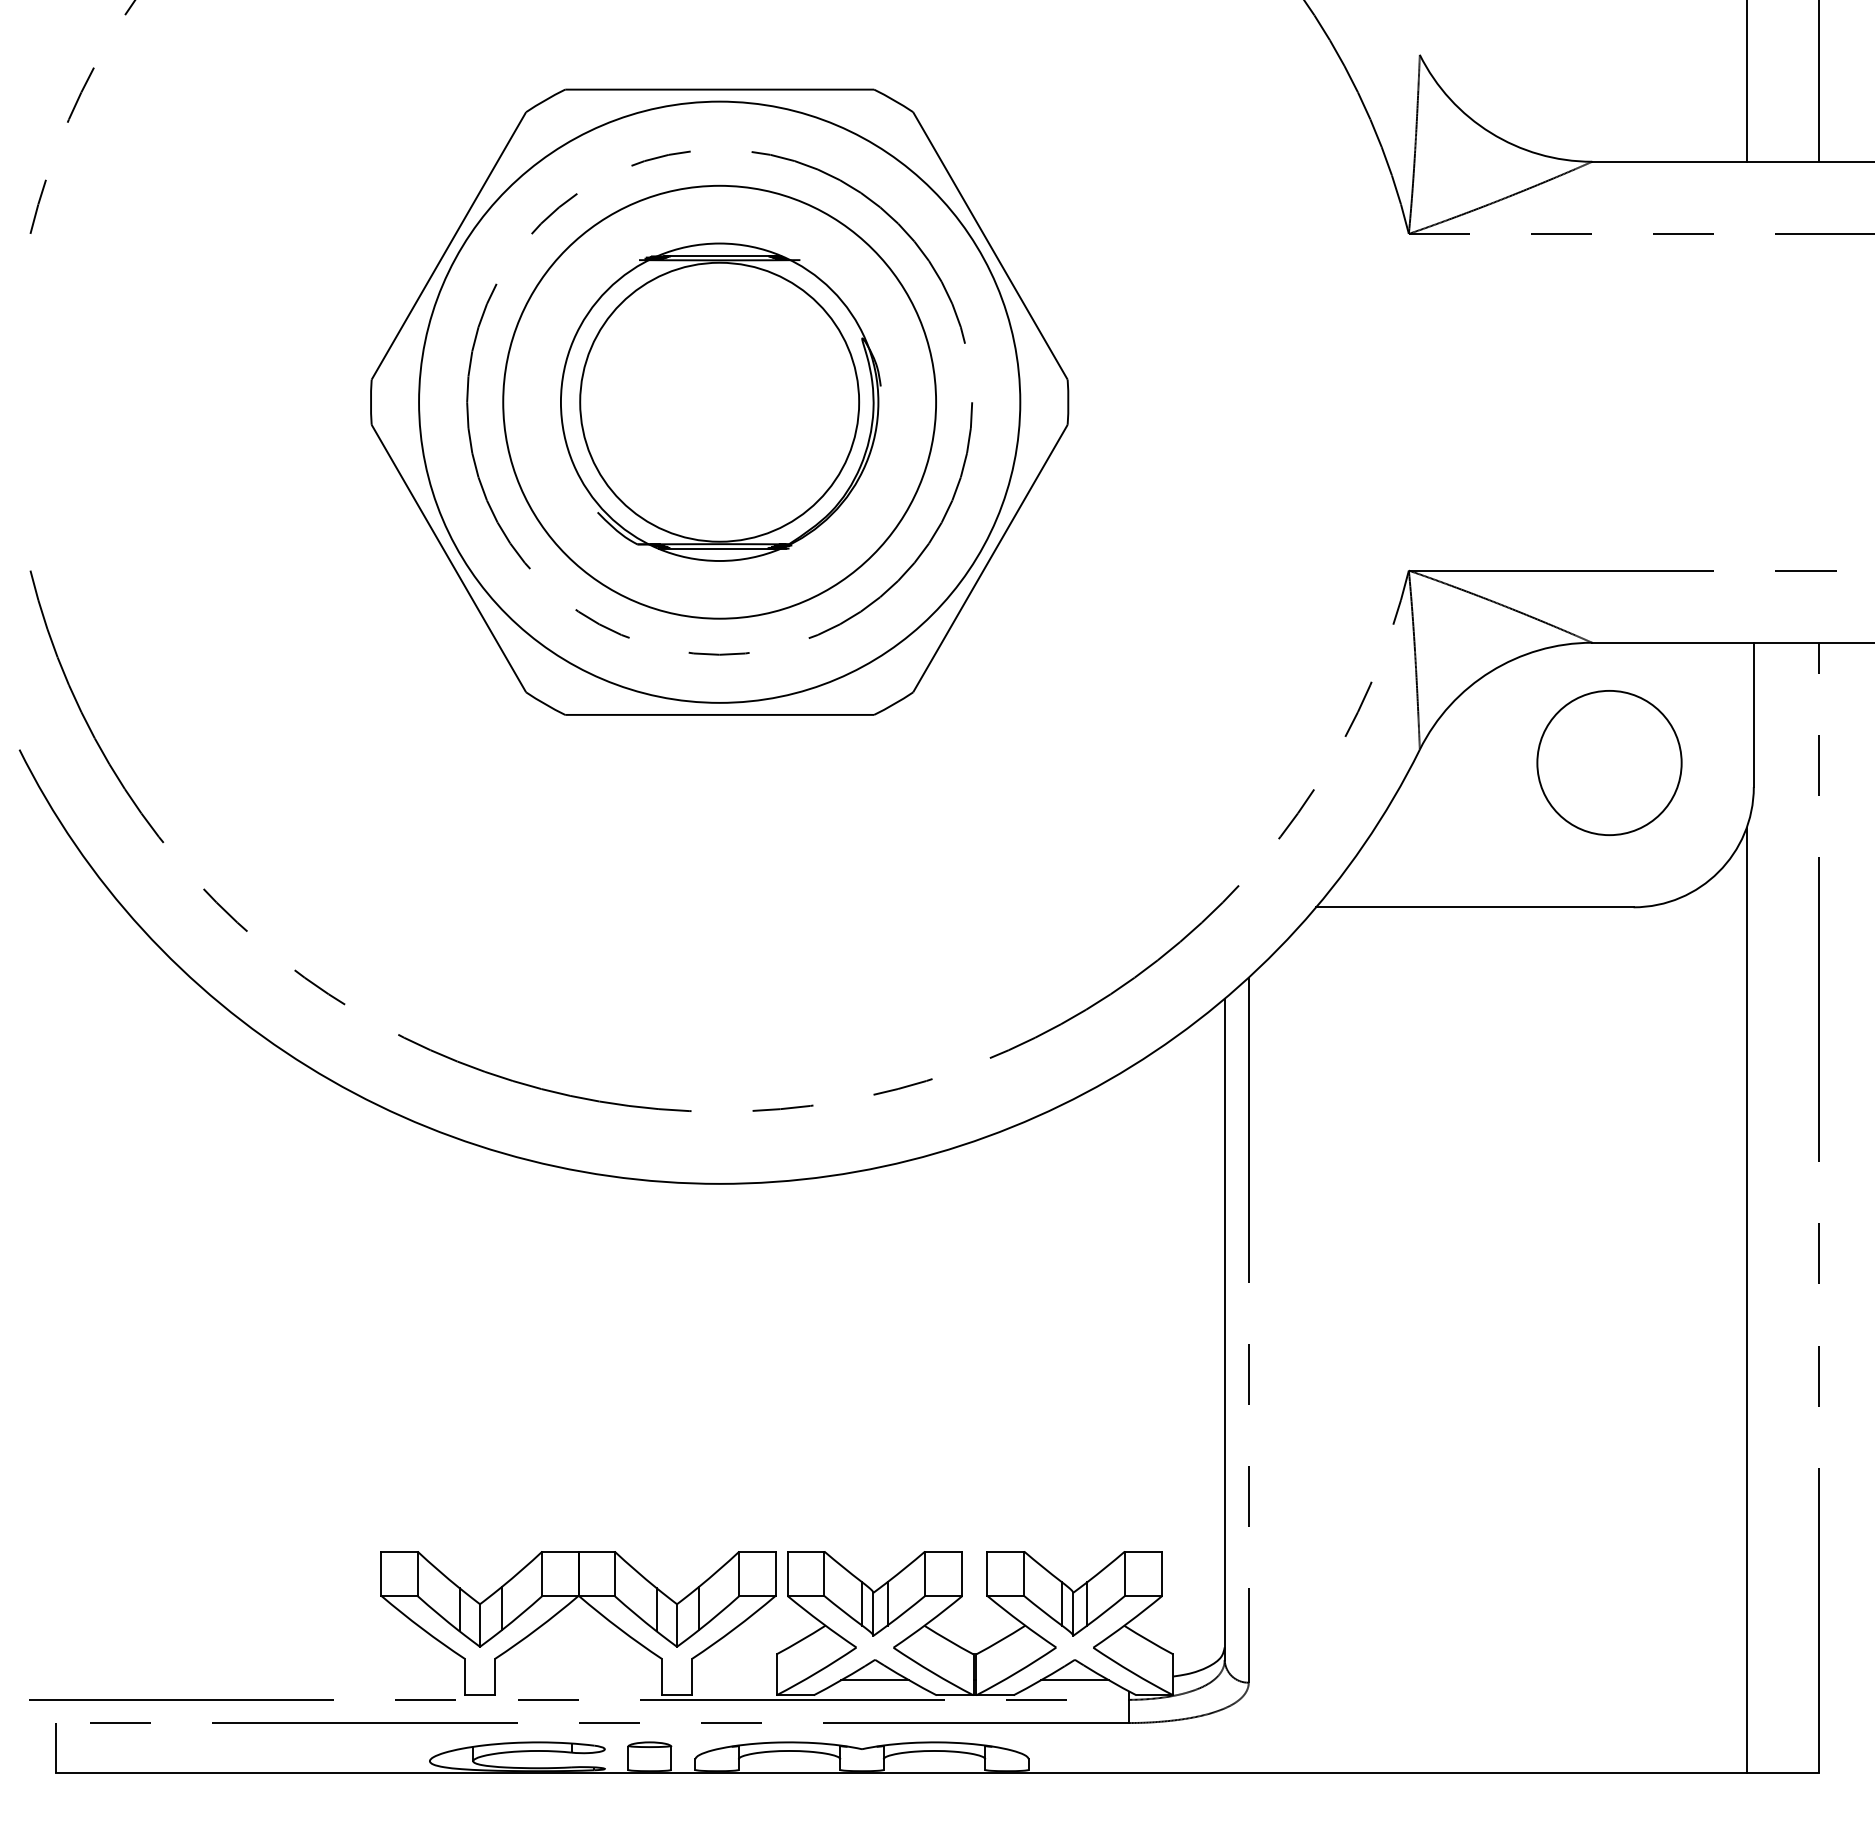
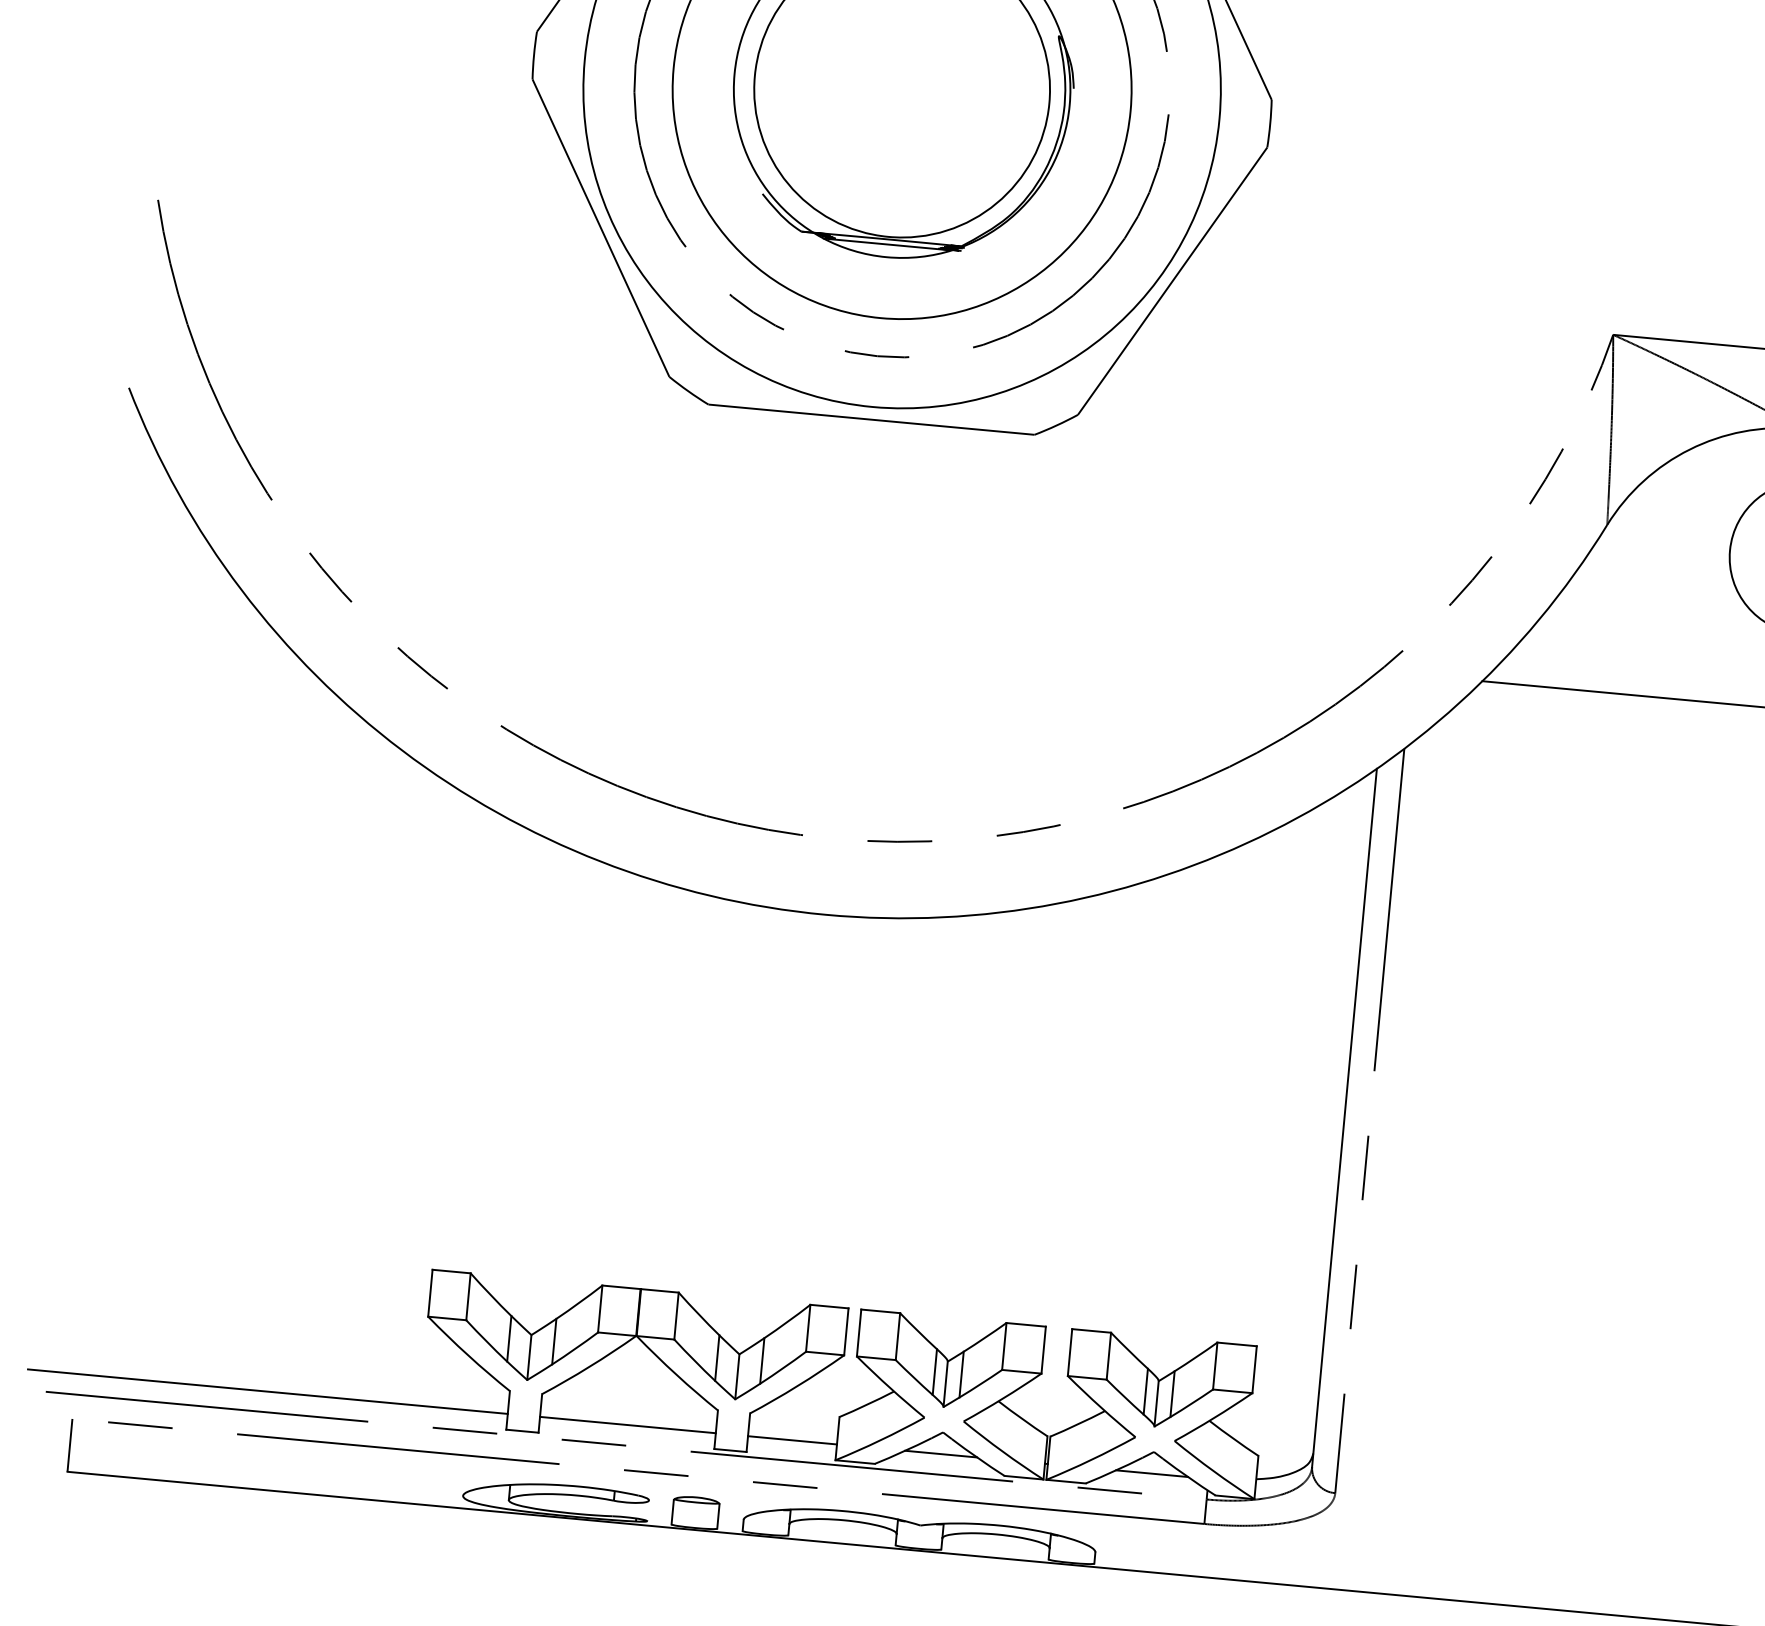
line: (237, 1680) -> (267, 1391), added
line: (578, 1680) -> (627, 1425), added
line: (734, 1680) -> (792, 1440), added

